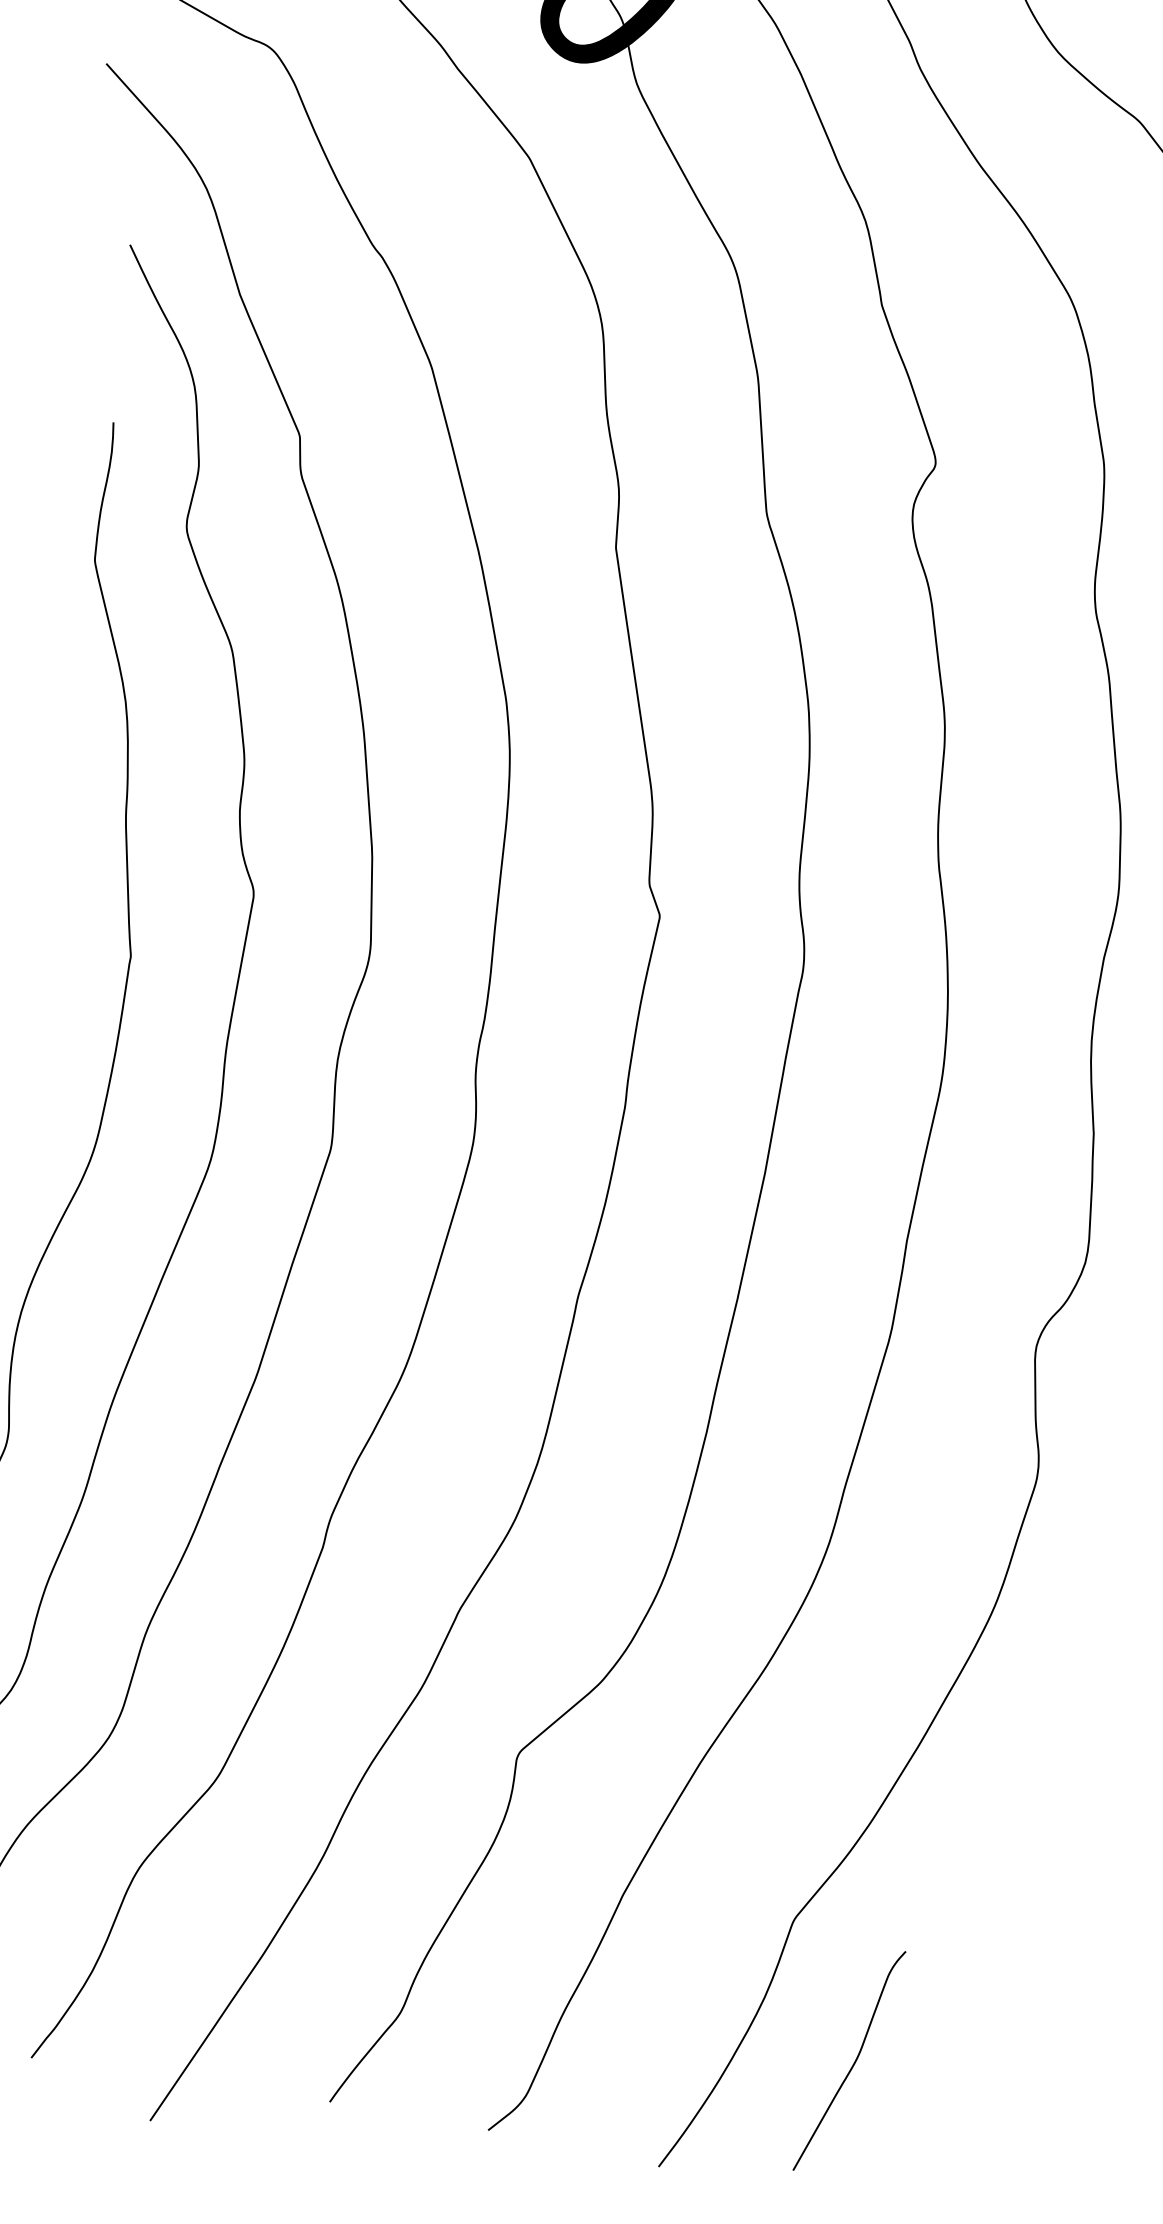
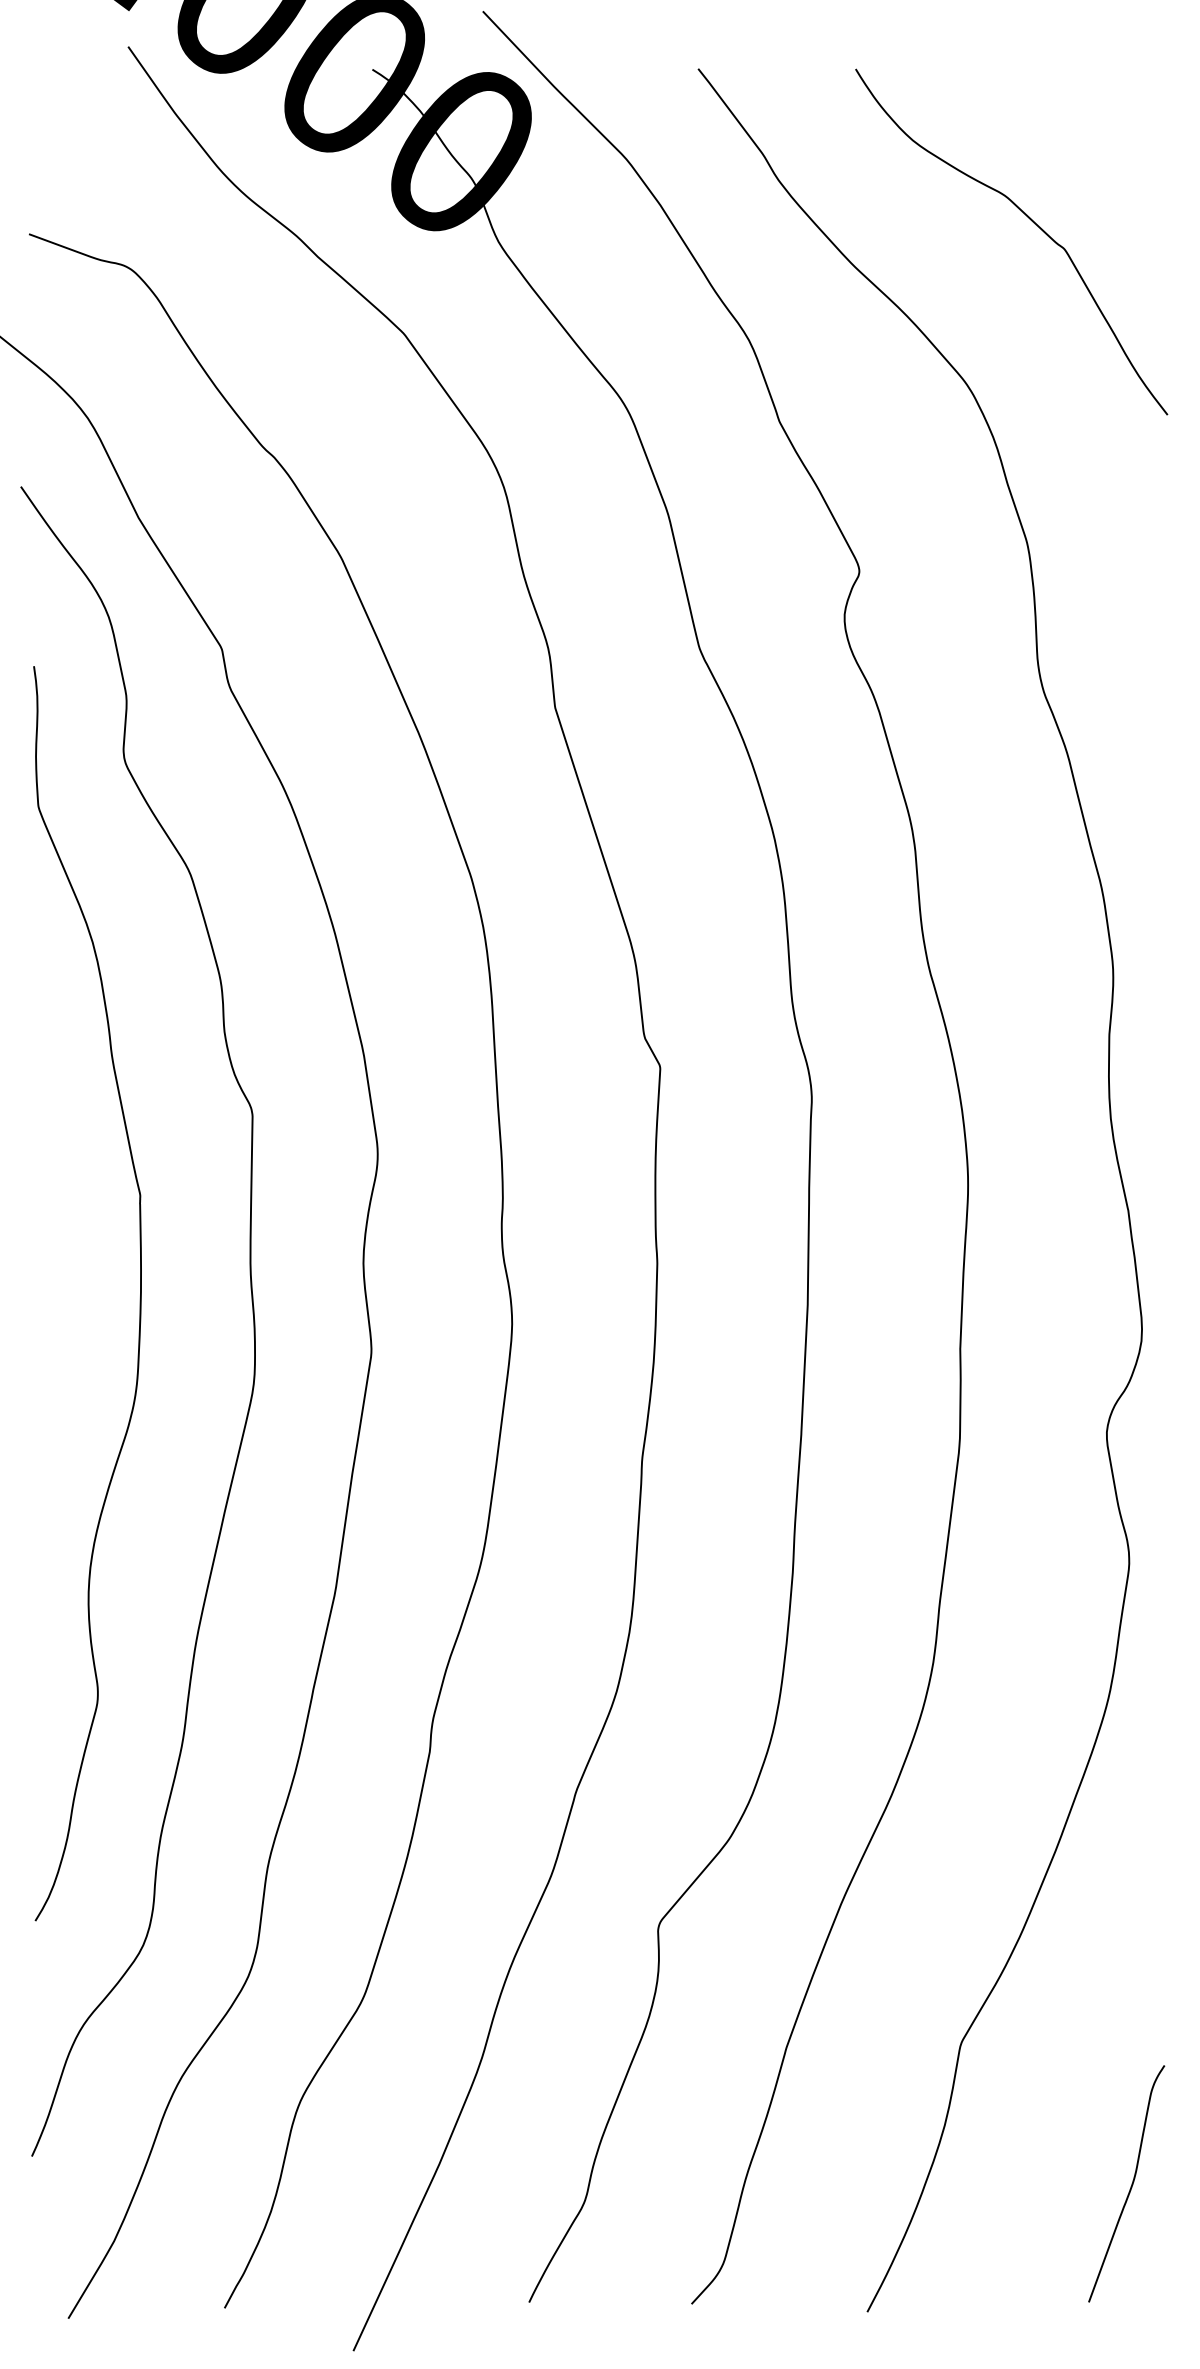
curve: (854, 2061) -> (1131, 2183), moved

